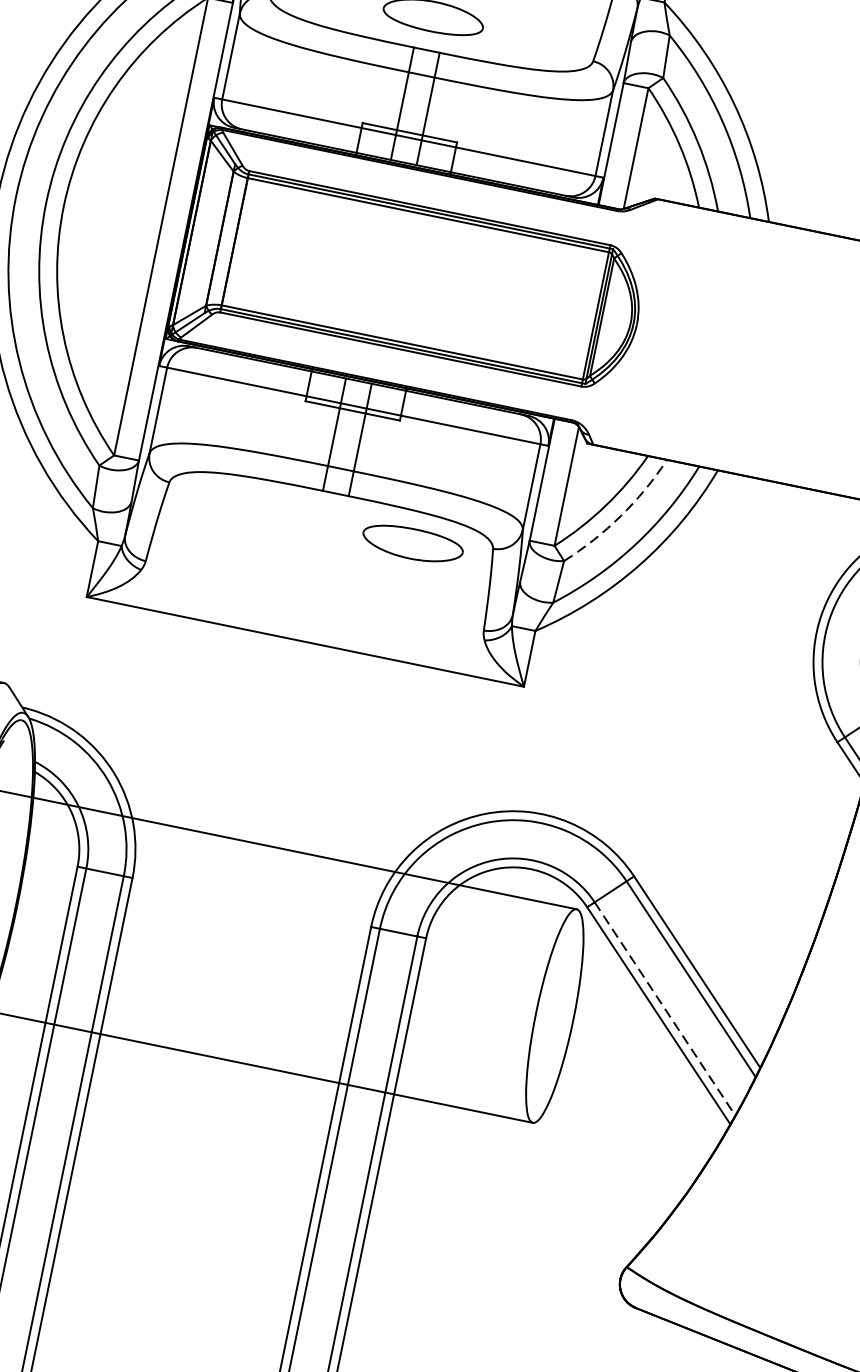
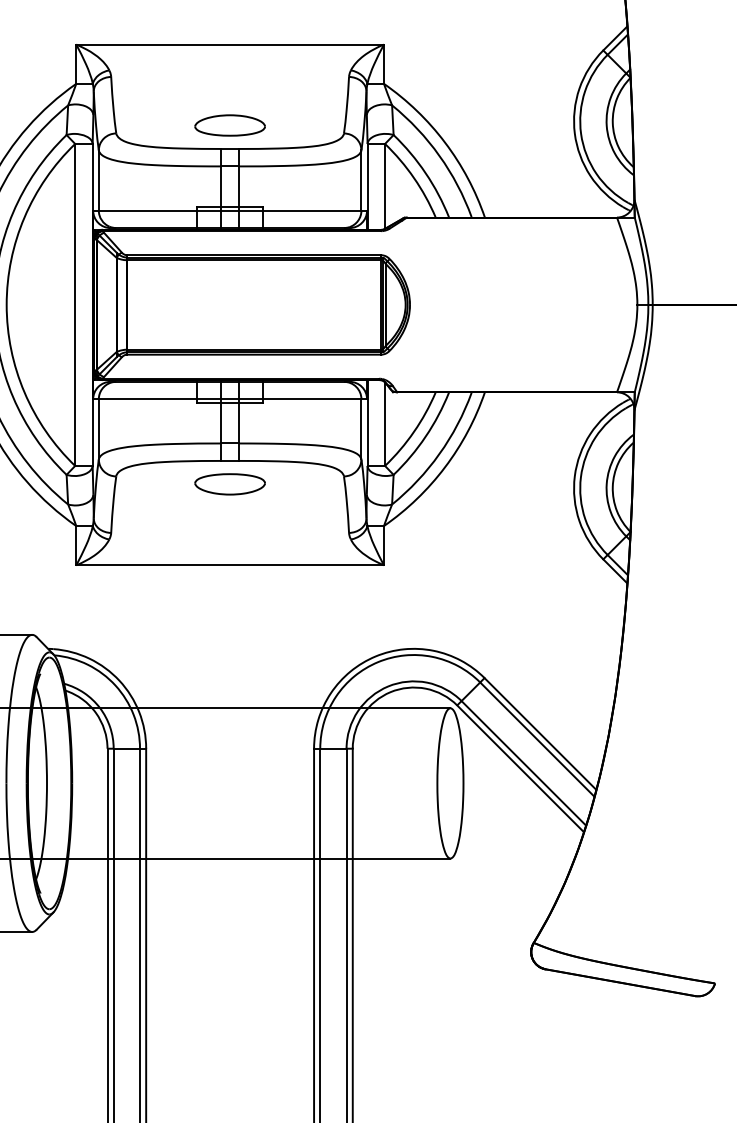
arc: (620, 515) -> (425, 436), dashed -> solid
part: (411, 544) -> (229, 484), moved
line: (664, 1009) -> (523, 763), dashed -> solid

